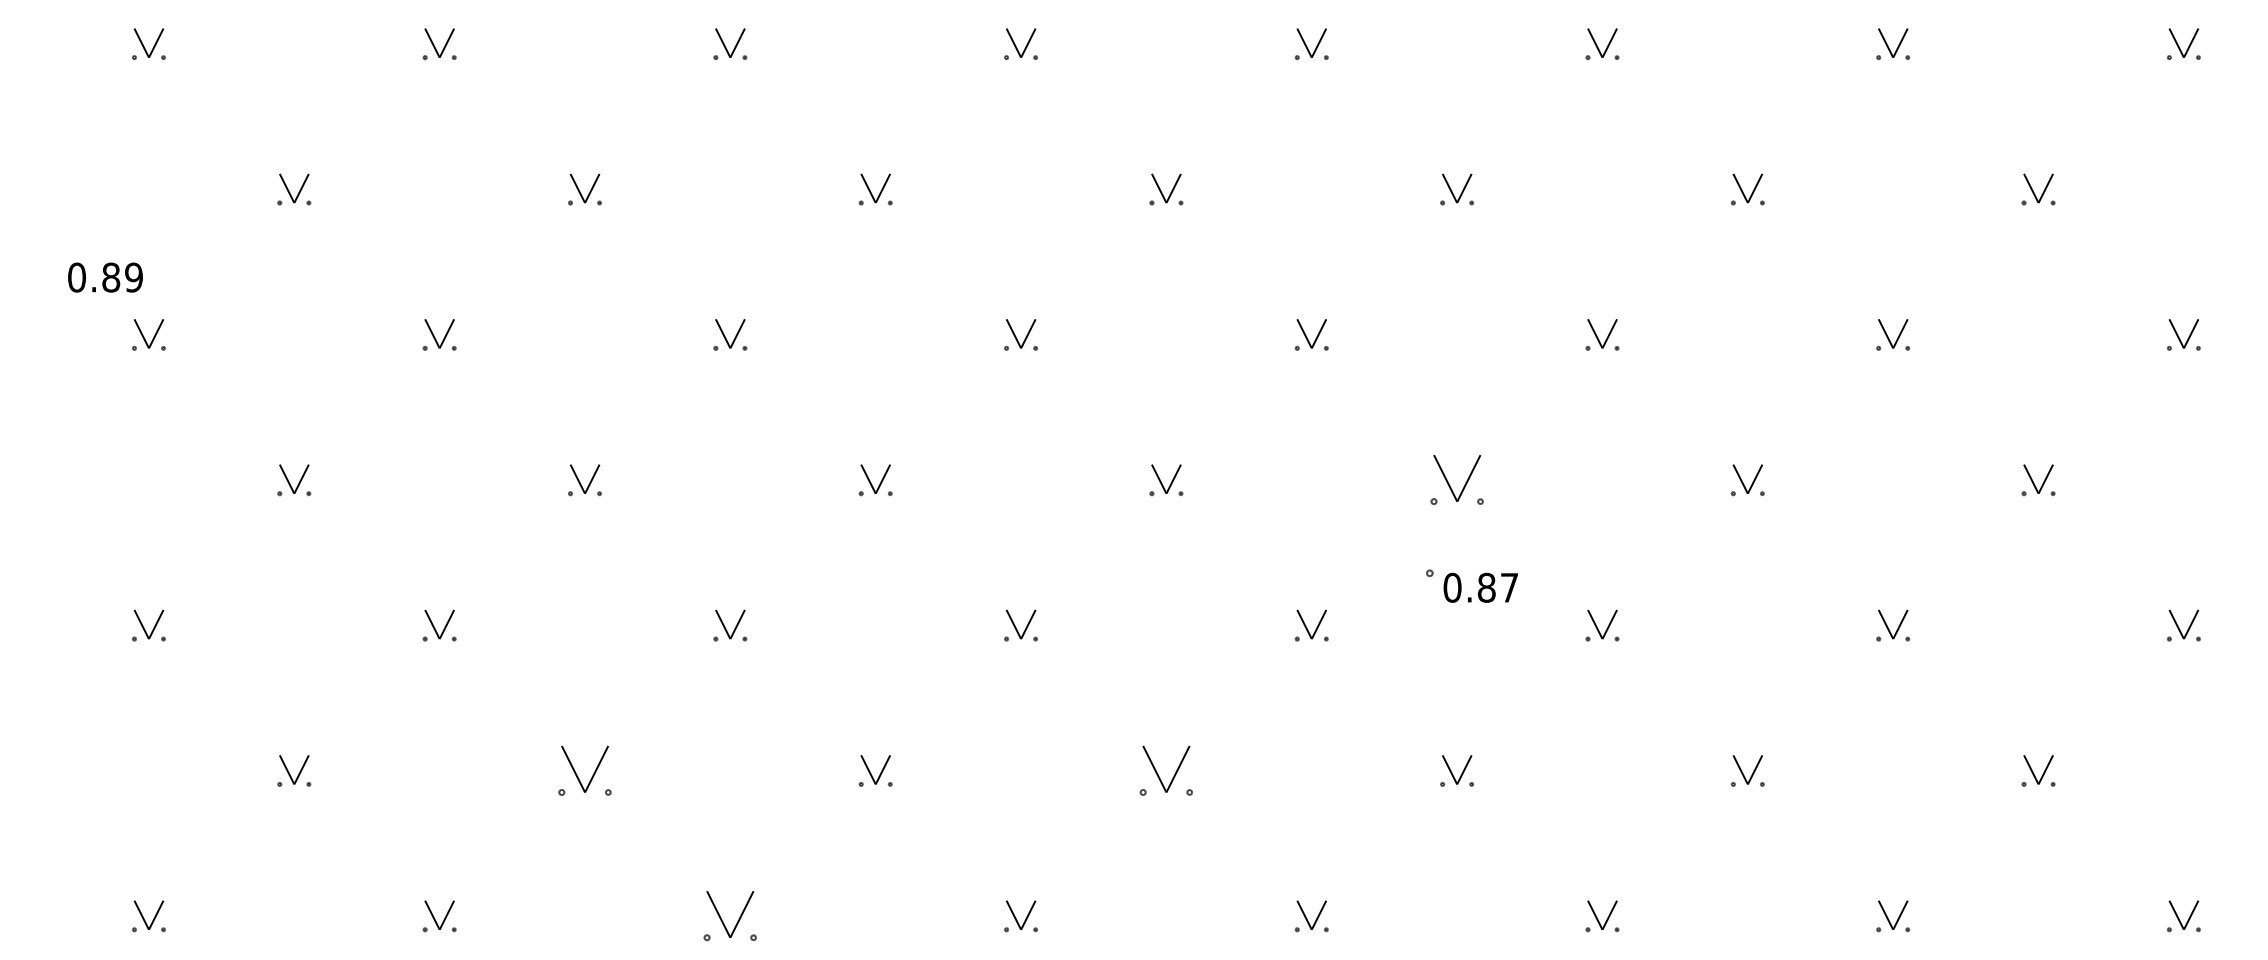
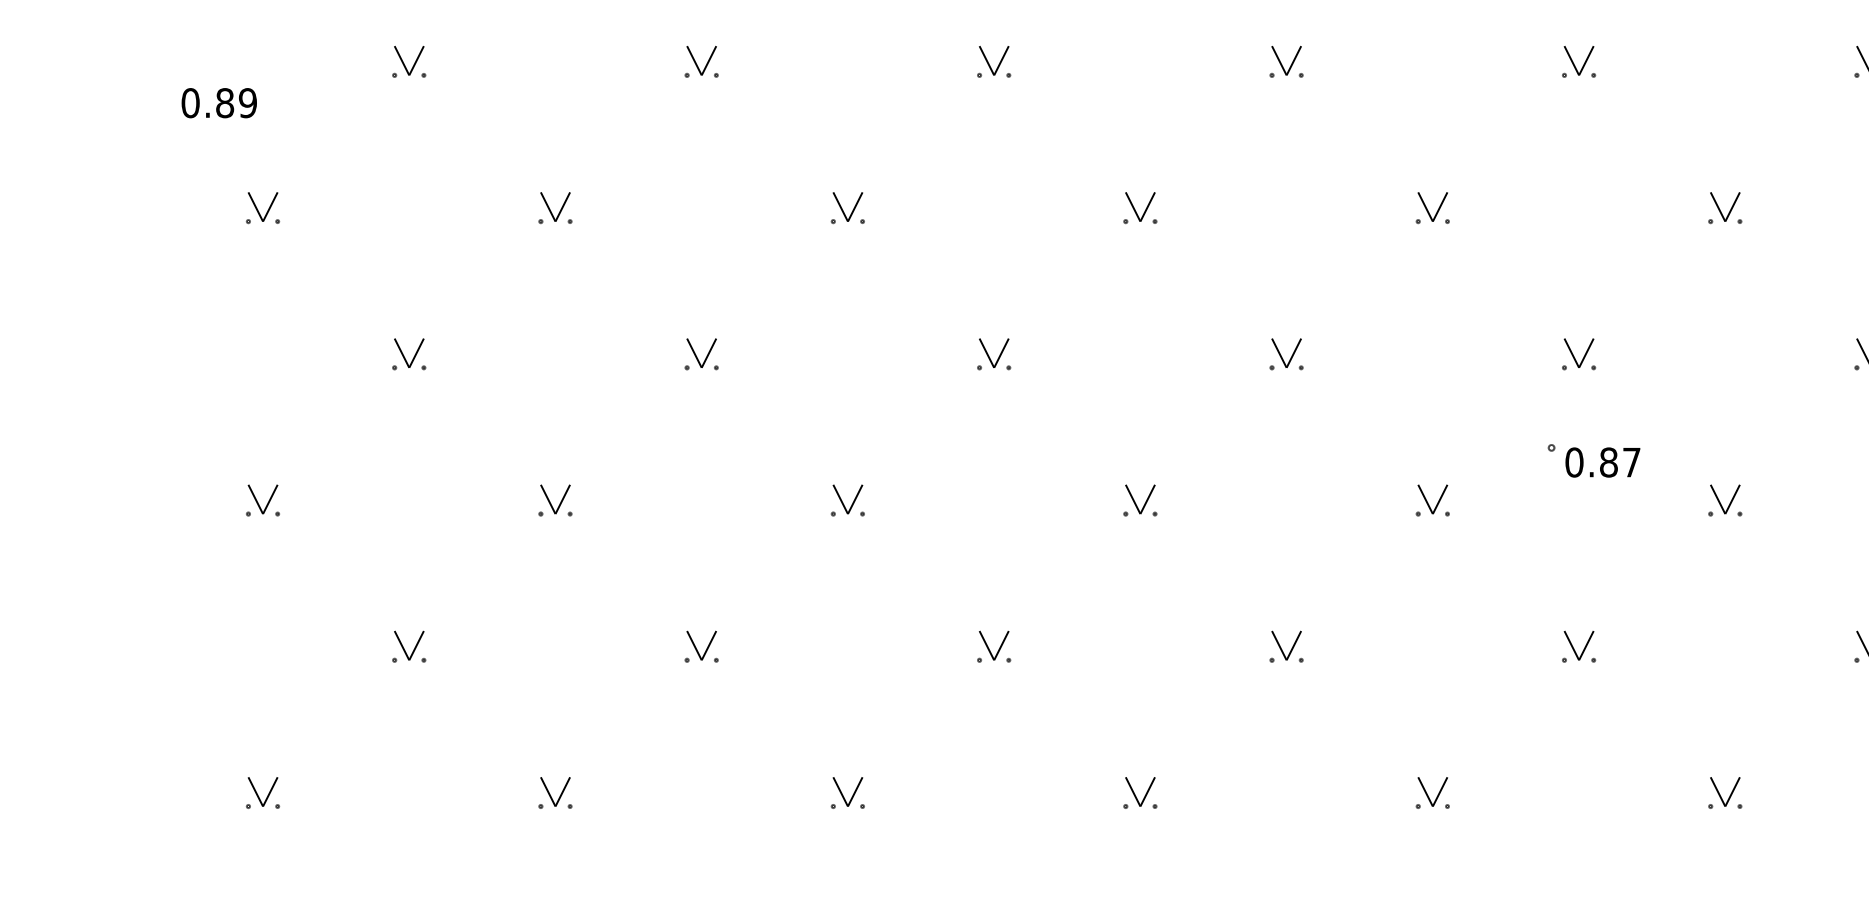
text: (105, 277) -> (219, 103), moved
part: (1456, 480) -> (1578, 354), size x0.62
part: (584, 770) -> (701, 646), size x0.62
part: (1166, 770) -> (1286, 646), size x0.62
part: (730, 916) -> (848, 793), size x0.62

